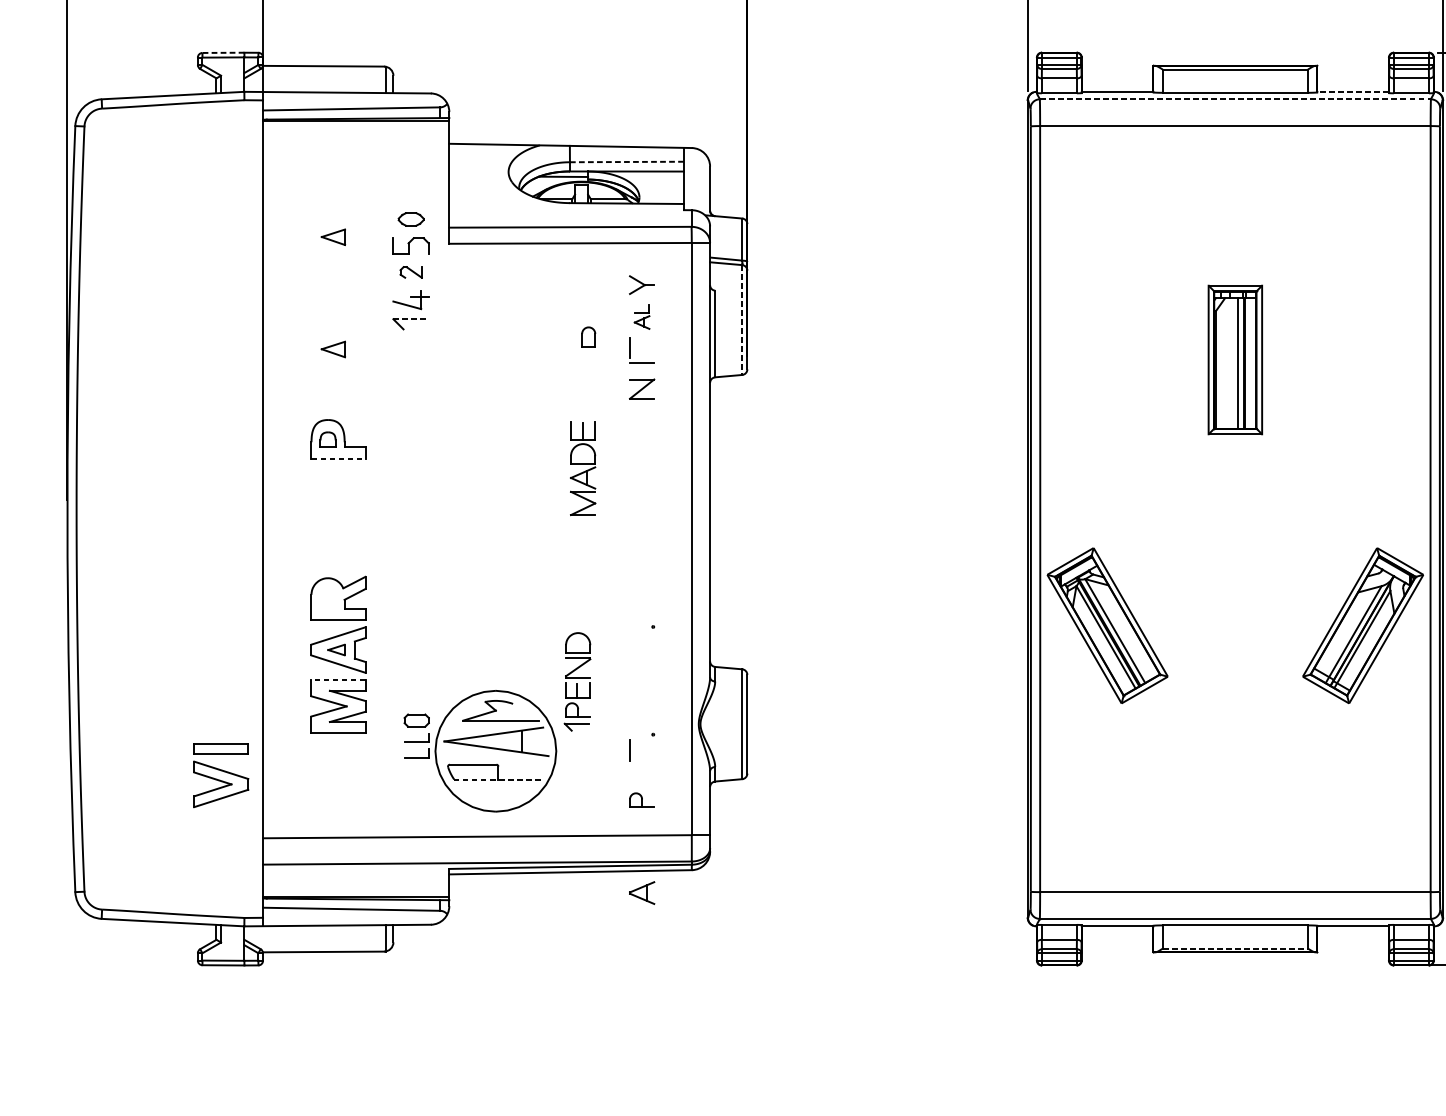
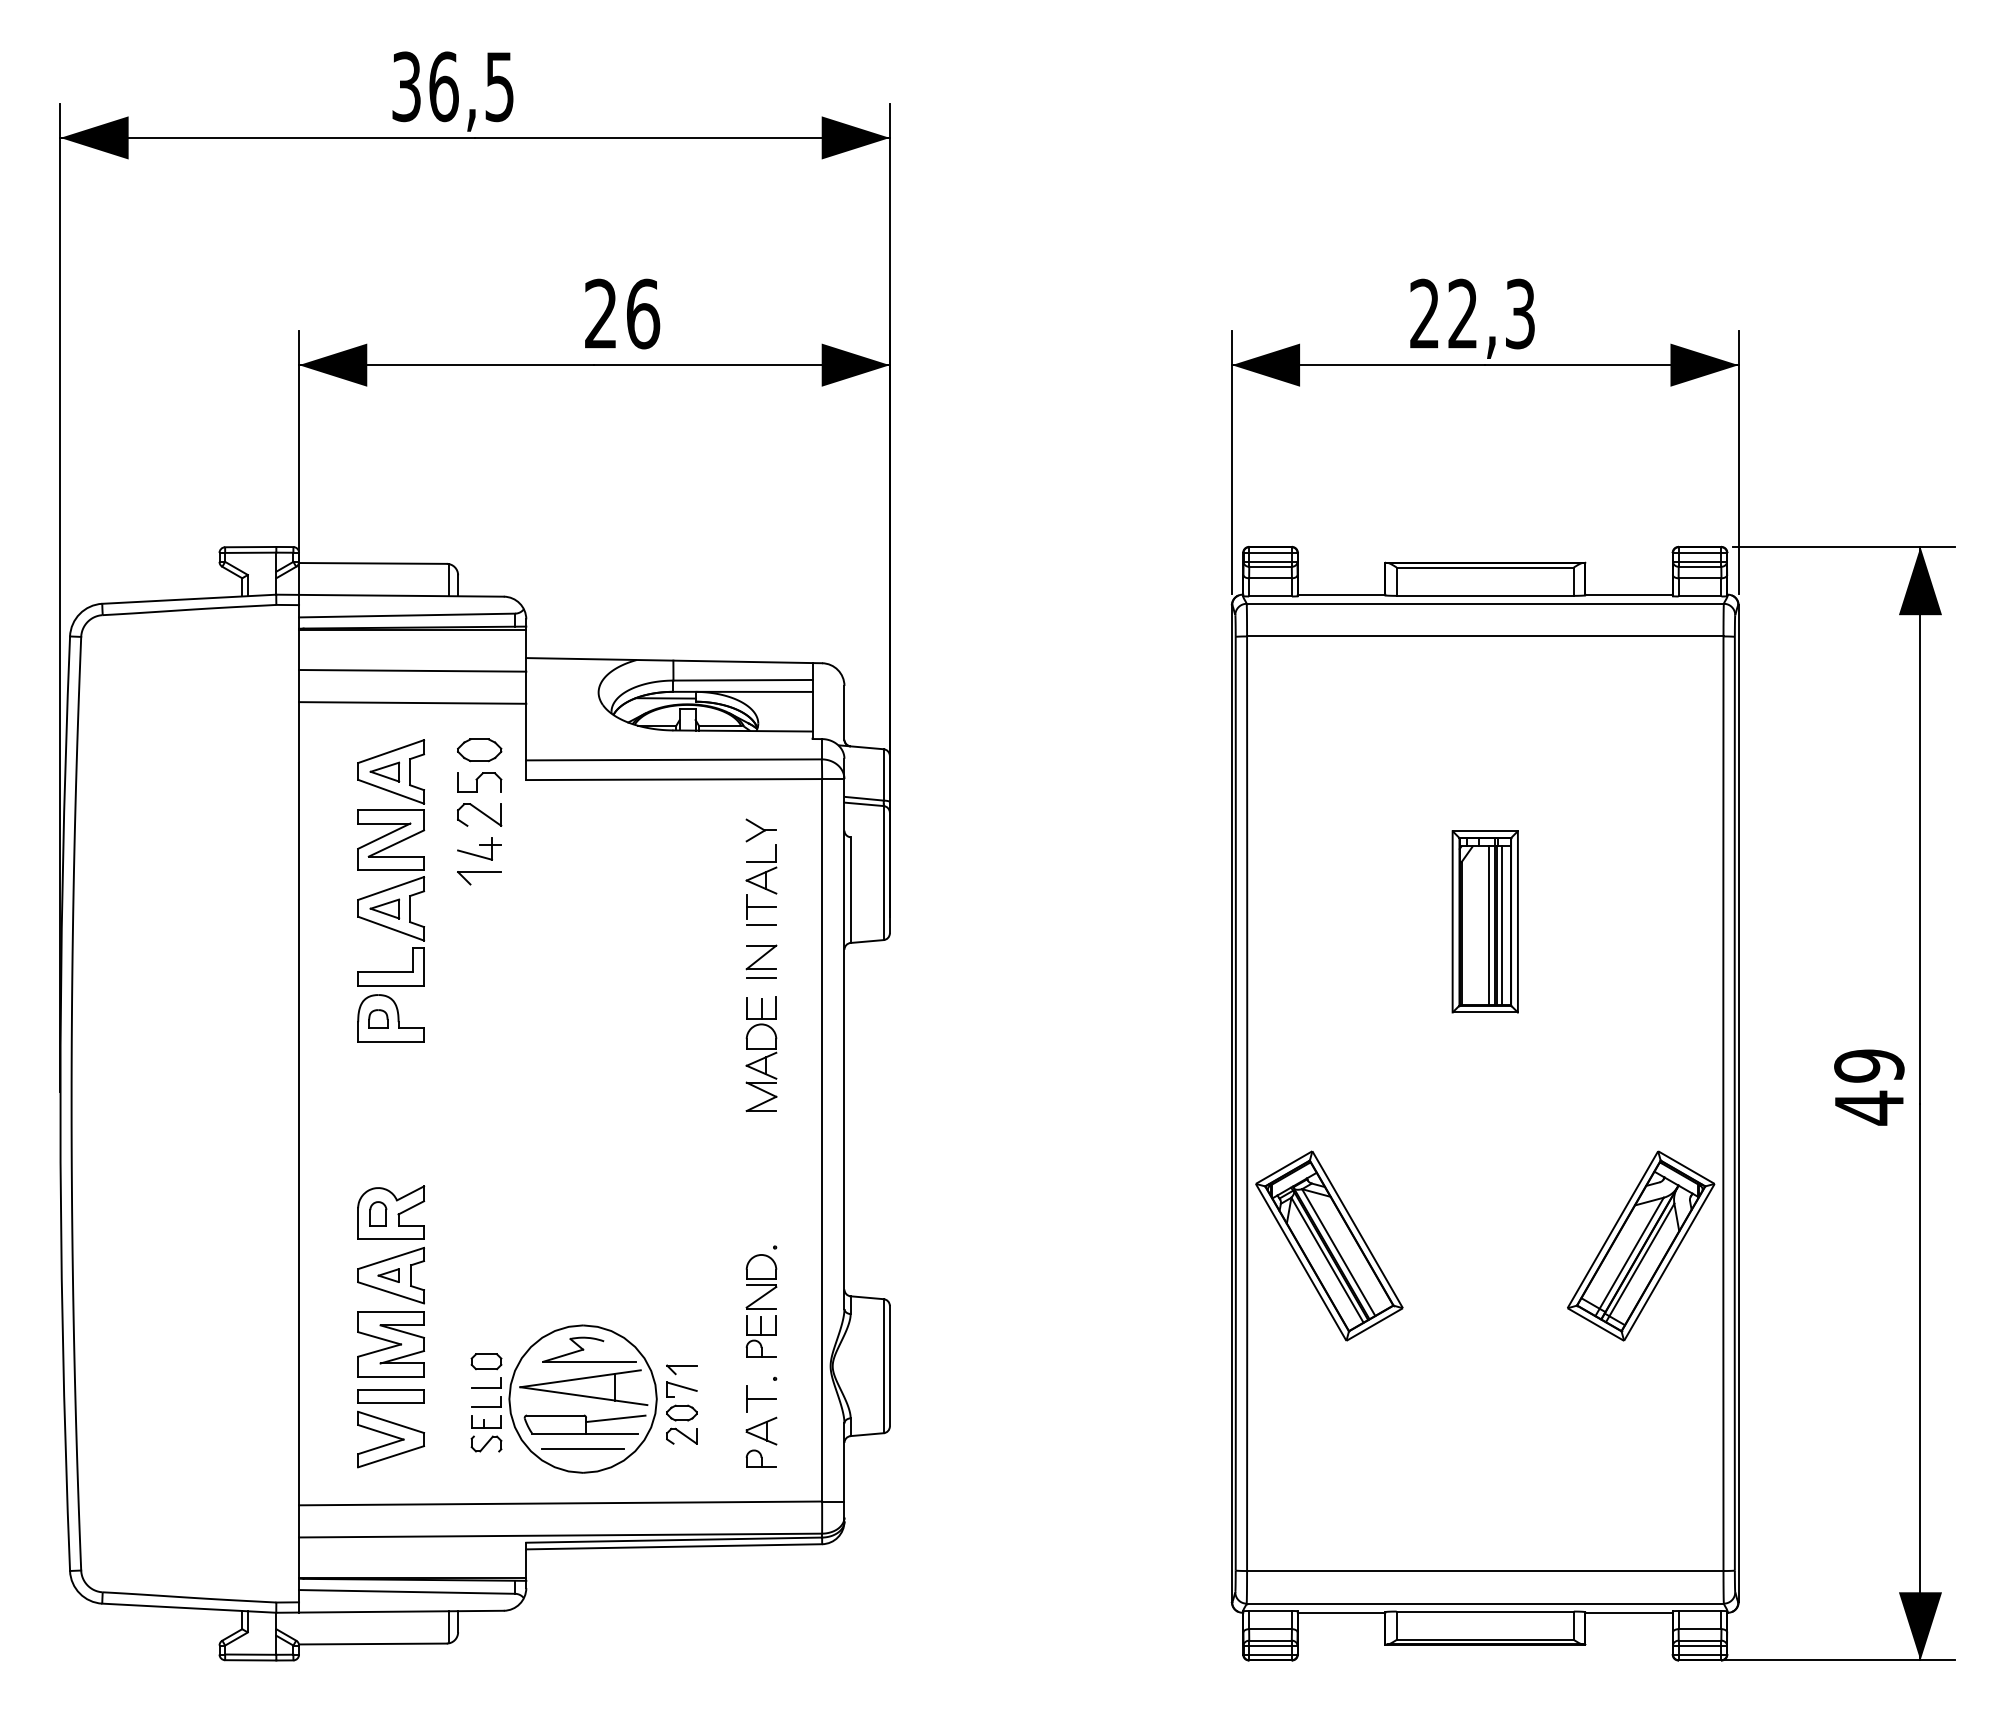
line: (223, 53) -> (250, 547), dashed -> solid
line: (1353, 91) -> (1629, 594), dashed -> solid
line: (1235, 99) -> (1485, 603), dashed -> solid
line: (356, 153) -> (412, 670), added
line: (627, 162) -> (743, 680), dashed -> solid
line: (356, 180) -> (412, 702), added
part: (410, 219) -> (479, 750), size x1.43
part: (410, 272) -> (479, 814), size x1.67
part: (338, 311) -> (391, 862), added
part: (642, 317) -> (761, 869), size x1.67
line: (410, 319) -> (479, 872), dashed -> solid
line: (742, 320) -> (883, 873), dashed -> solid
part: (588, 336) -> (378, 1213), moved
line: (642, 348) -> (761, 907), added
line: (1249, 363) -> (1502, 925), added
line: (642, 405) -> (761, 977), added
line: (338, 458) -> (391, 1042), dashed -> solid
part: (583, 467) -> (761, 1053), moved
part: (578, 674) -> (761, 1305), moved
line: (338, 680) -> (391, 1312), dashed -> solid
line: (642, 750) -> (761, 1398), added
part: (576, 762) -> (681, 1412), added
line: (522, 767) -> (615, 1418), added
part: (220, 775) -> (390, 1428), moved
part: (416, 779) -> (486, 1433), added
line: (497, 779) -> (584, 1433), dashed -> solid
line: (496, 792) -> (583, 1449), added
part: (642, 892) -> (761, 1430), moved
line: (1235, 948) -> (1485, 1639), dashed -> solid

